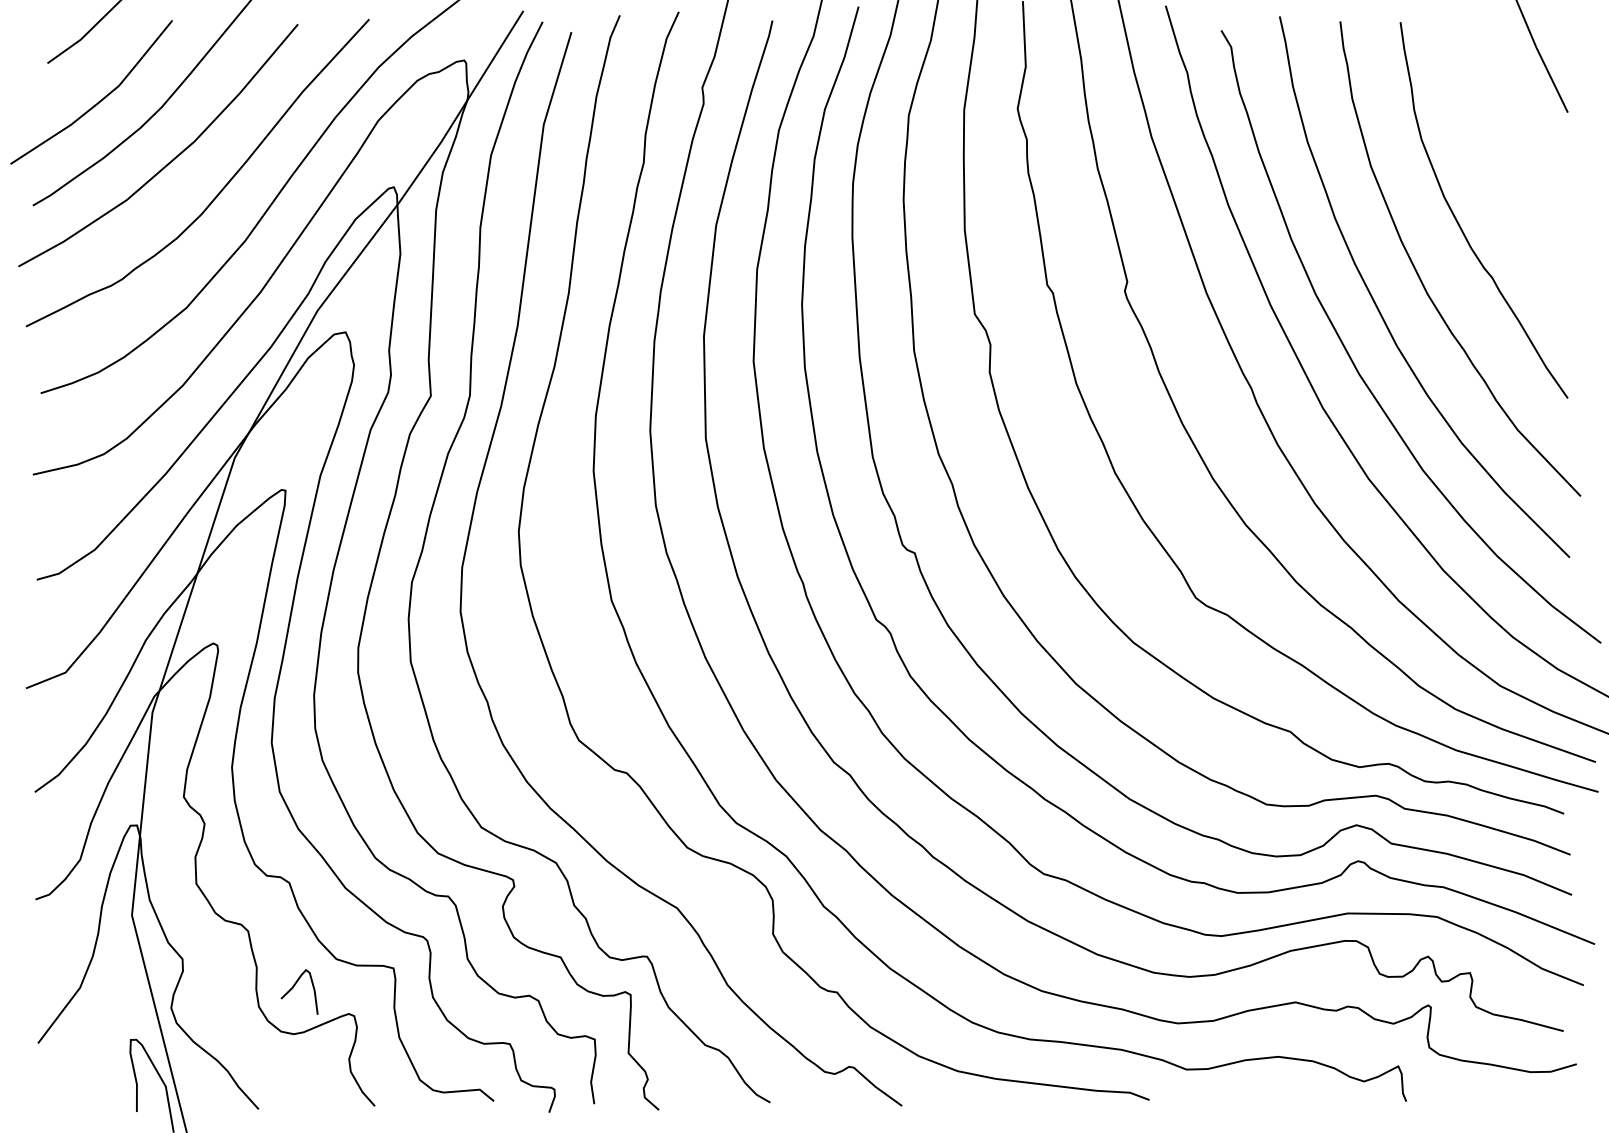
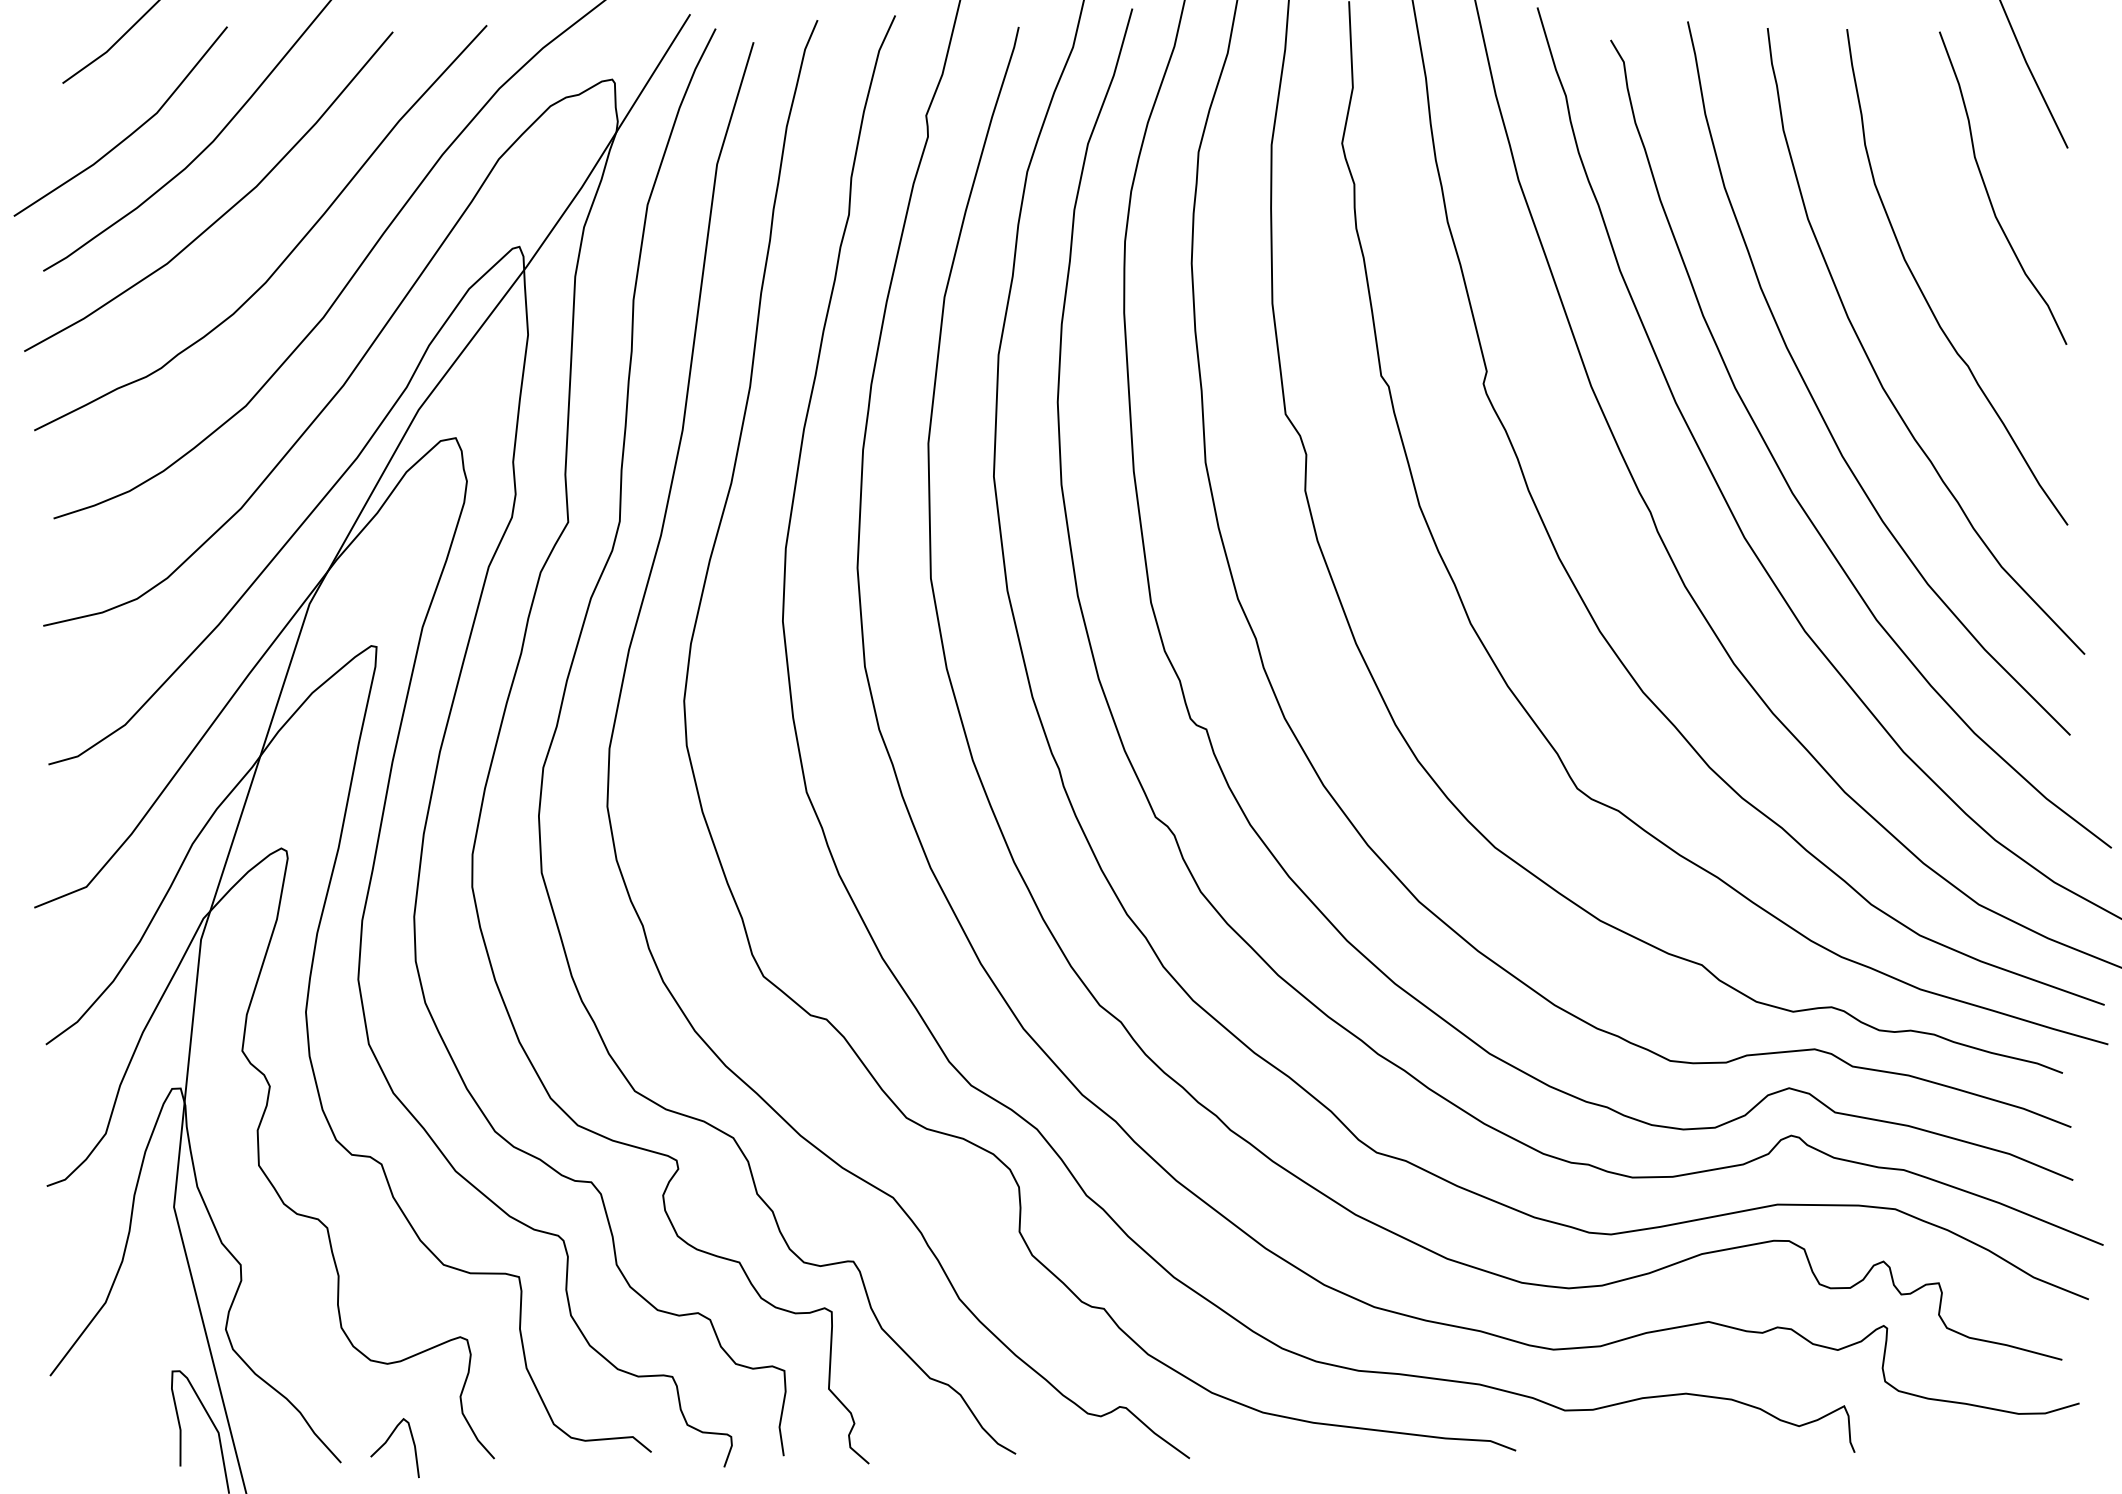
part: (1507, 144) -> (1988, 190), added
curve: (293, 988) -> (387, 1443), moved

